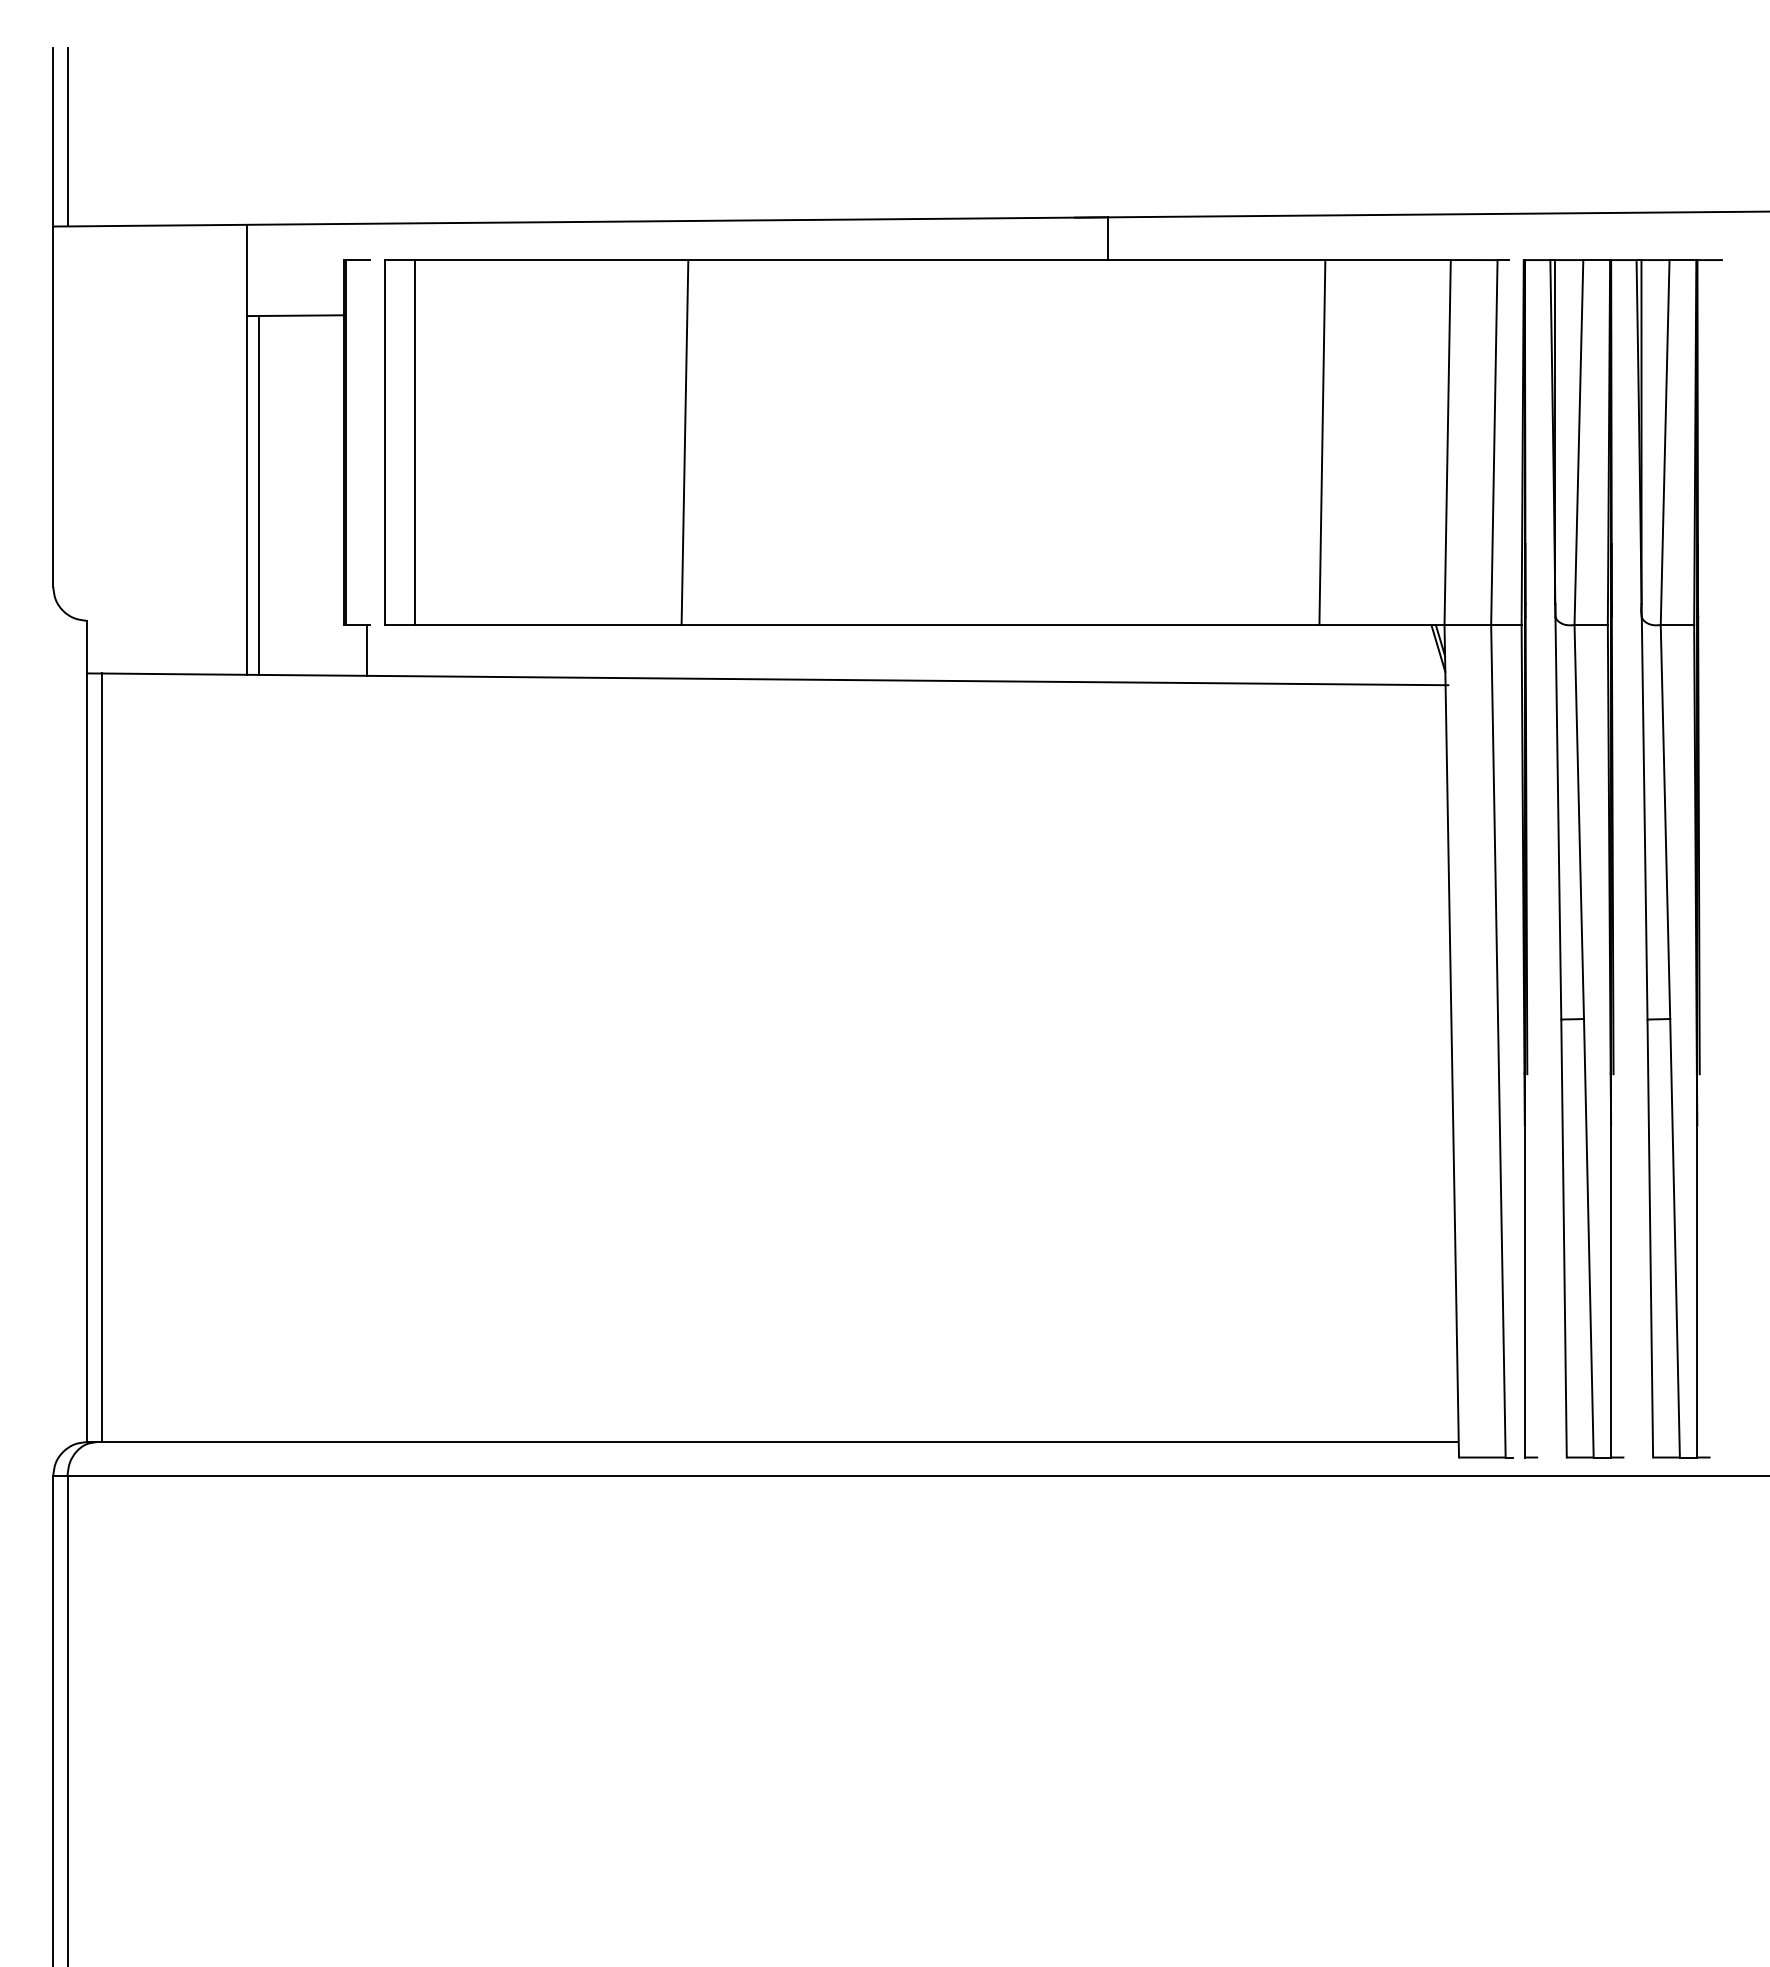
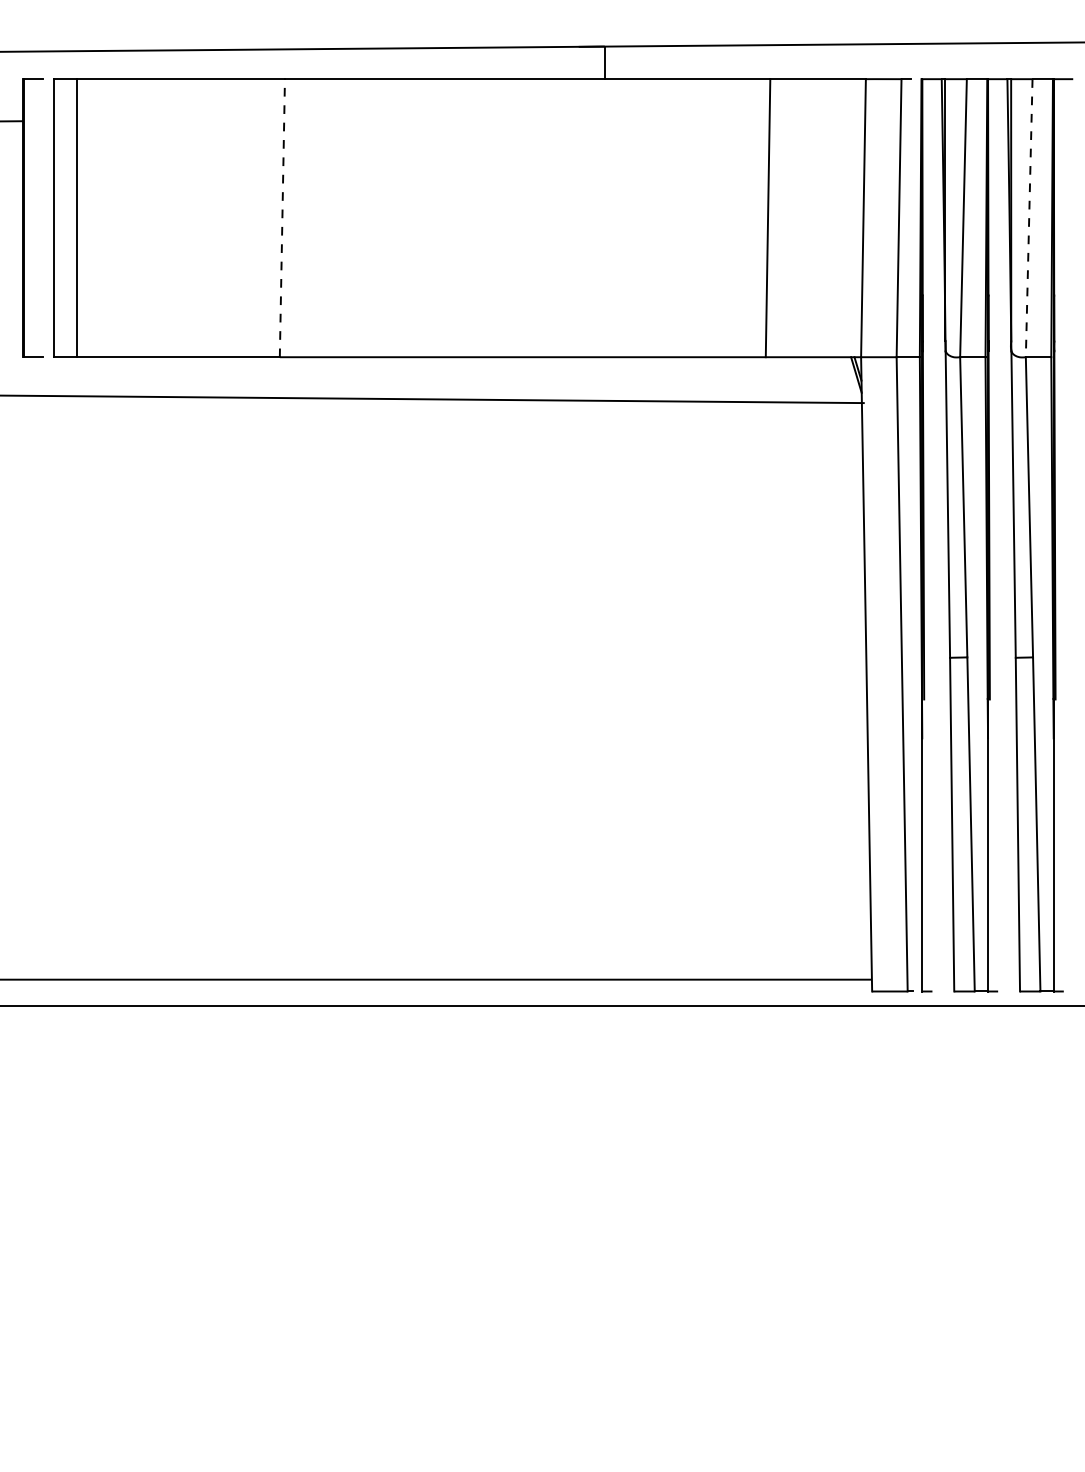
line: (684, 442) -> (282, 218), solid -> dashed
line: (1665, 442) -> (1029, 218), solid -> dashed
line: (366, 650) -> (39, 376), removed

